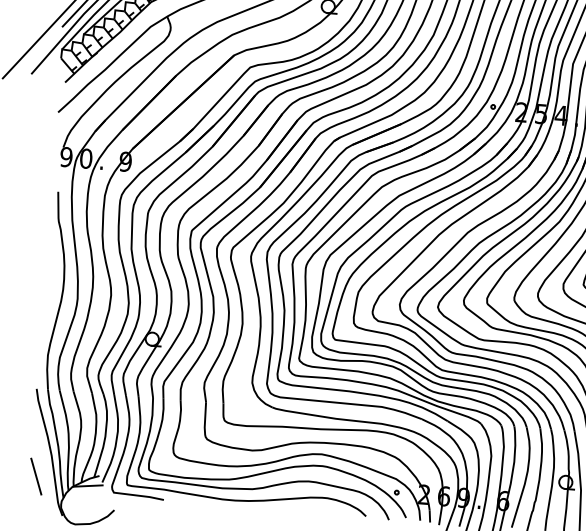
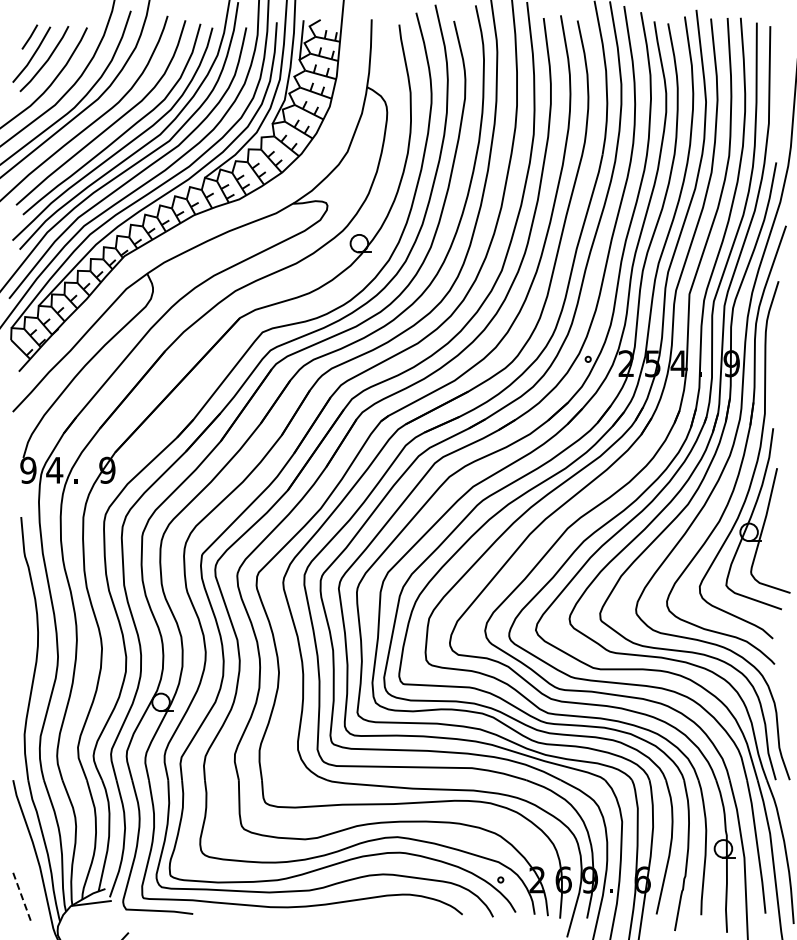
text: (86, 158) -> (54, 469), 0 -> 4
line: (36, 476) -> (21, 896), solid -> dashed

